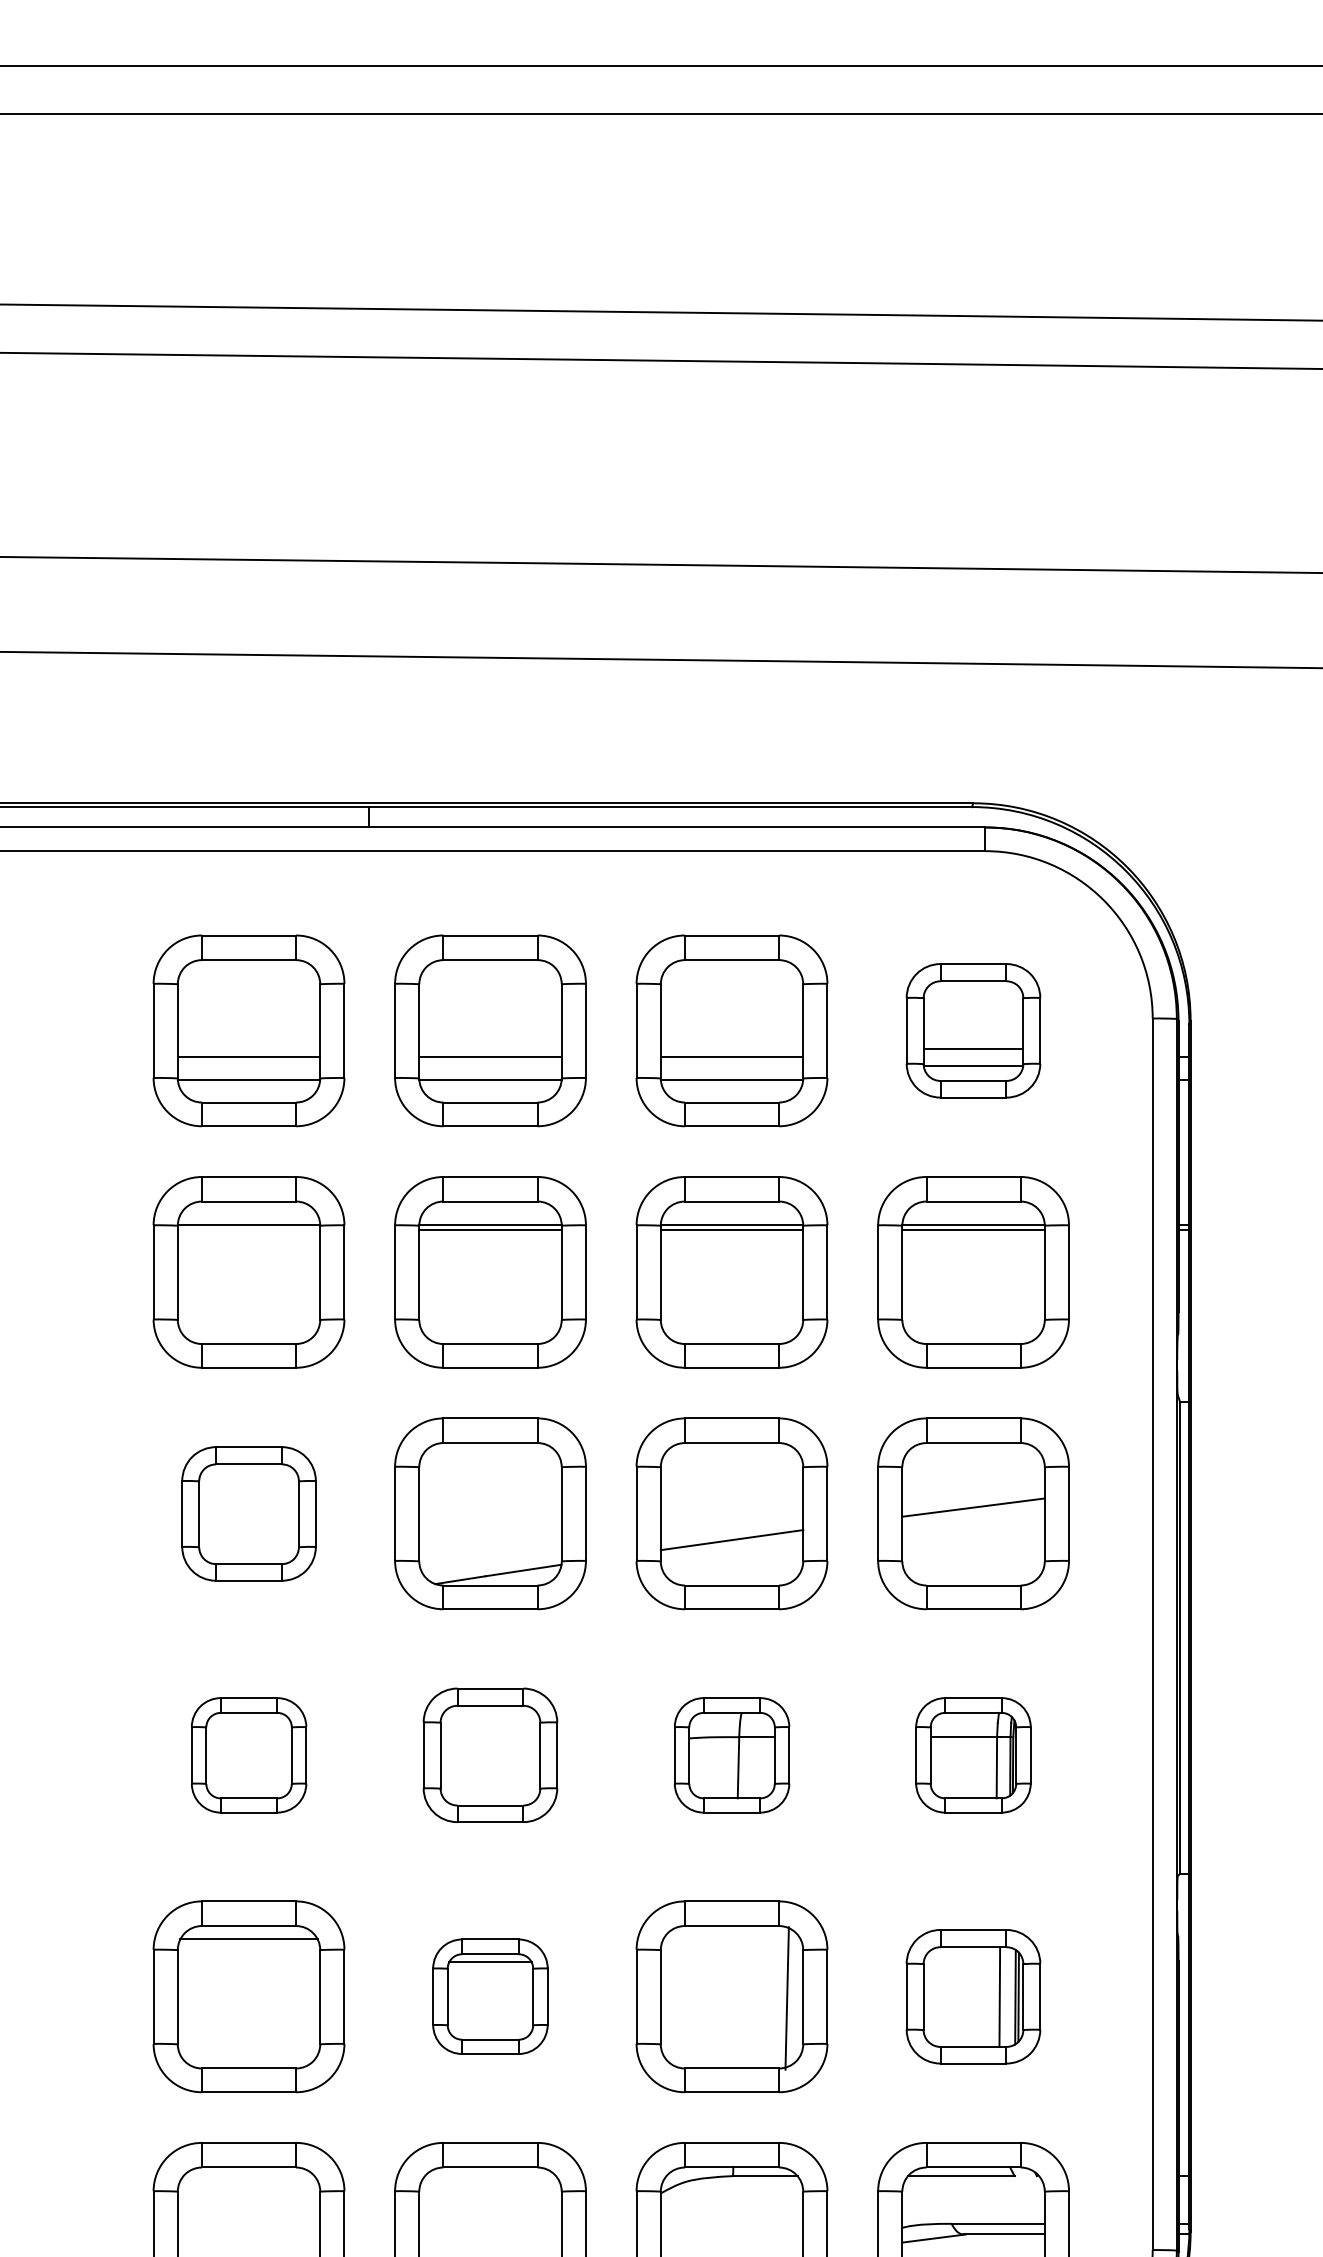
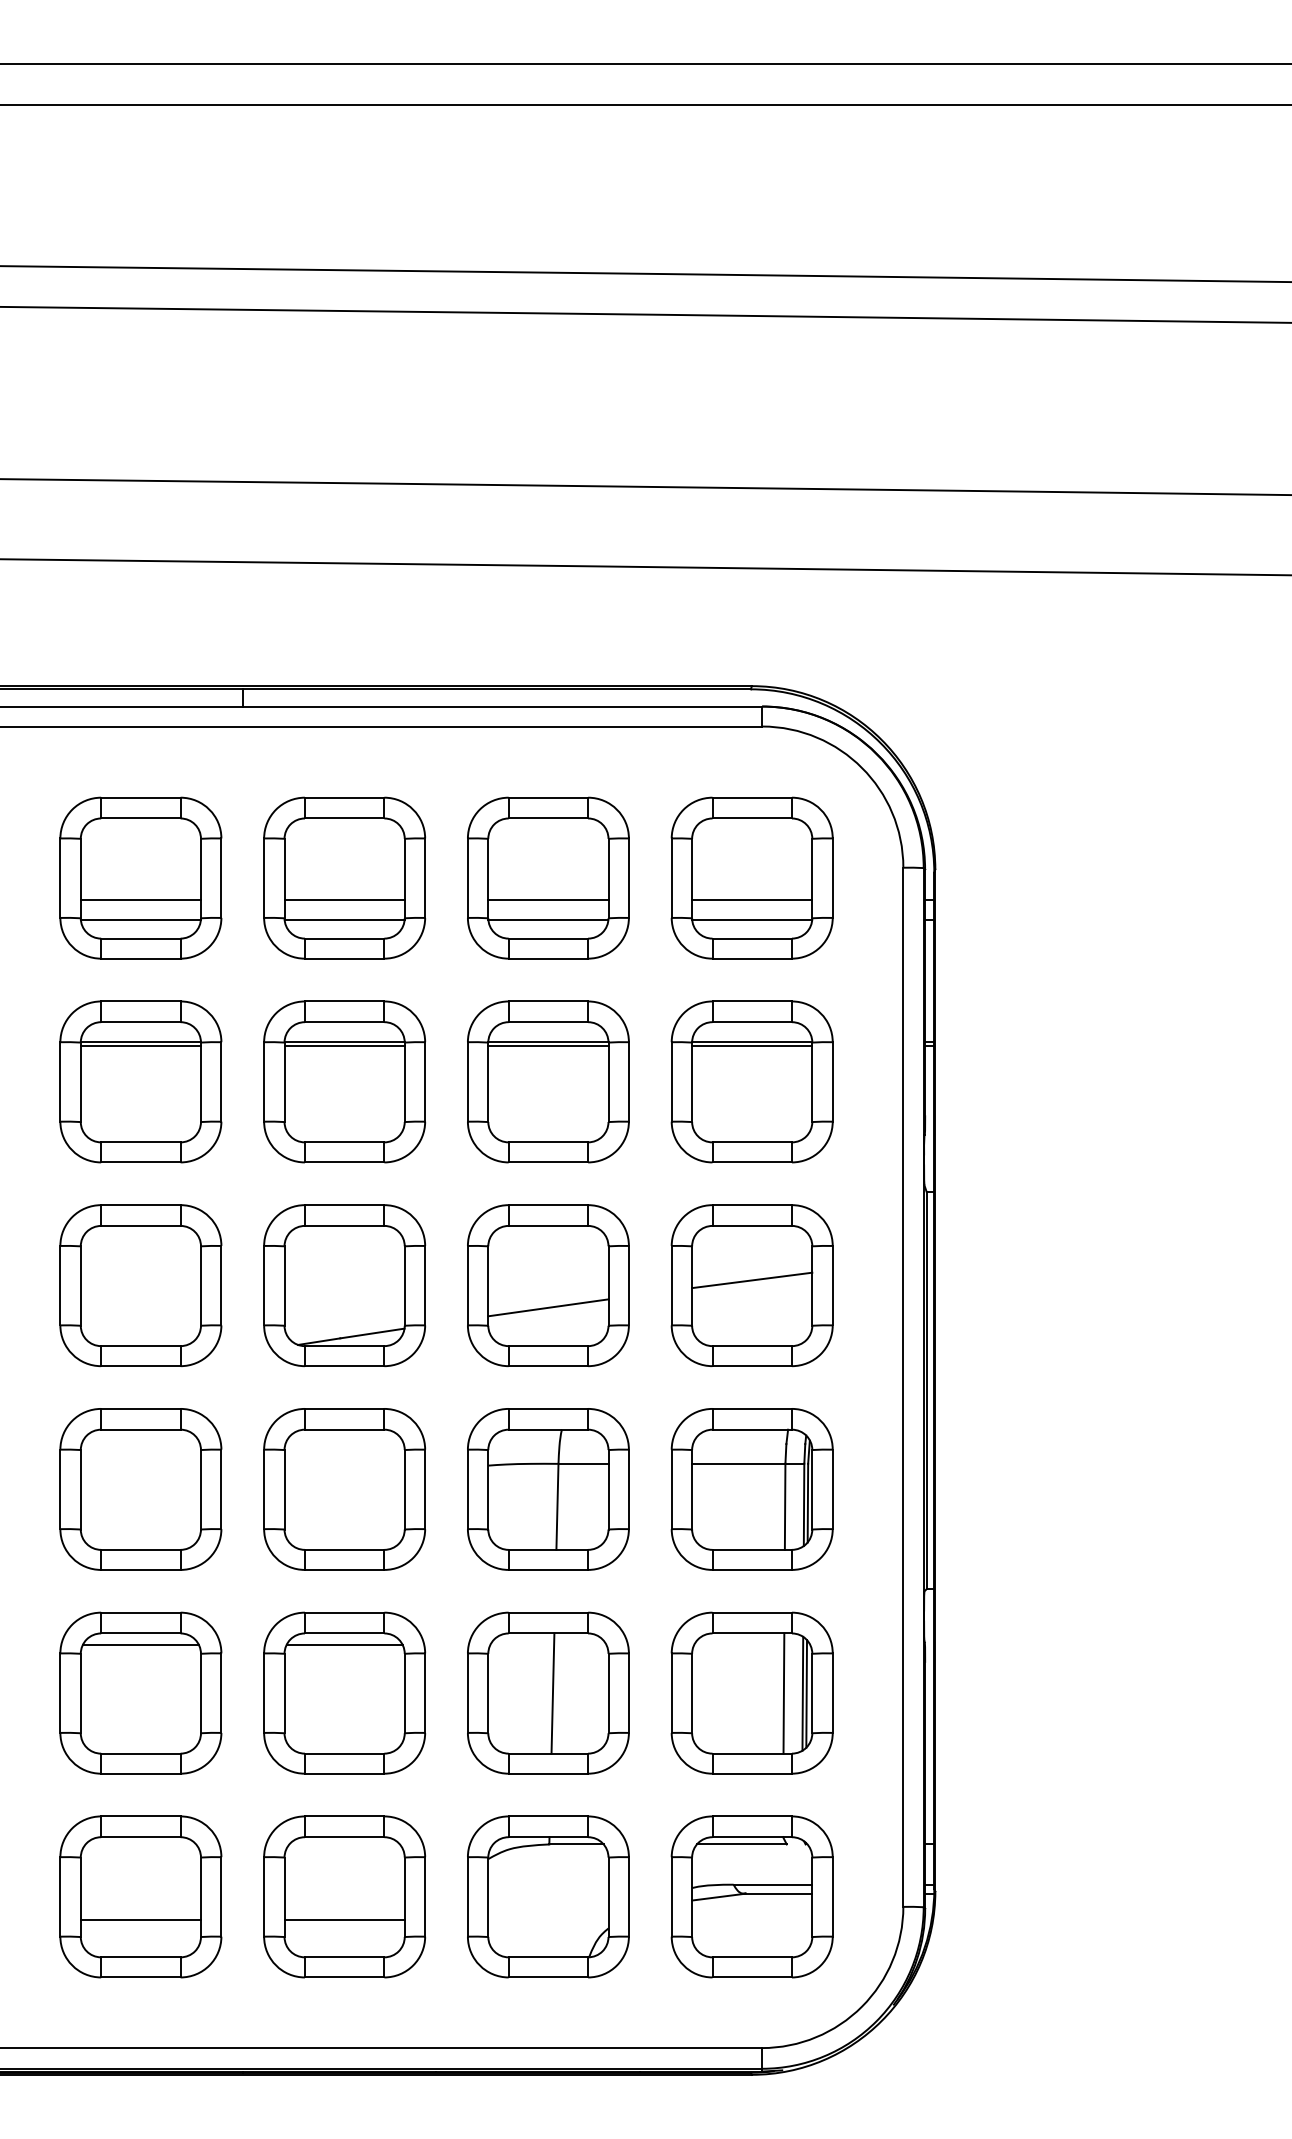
part: (972, 1030) -> (751, 877), size x1.43
line: (248, 1230) -> (140, 1046), added
part: (248, 1513) -> (140, 1285), size x1.43
part: (248, 1755) -> (140, 1489), size x1.67
part: (490, 1755) -> (344, 1489), size x1.43
part: (732, 1755) -> (548, 1489), size x1.67
part: (972, 1755) -> (751, 1489), size x1.67
part: (490, 1996) -> (344, 1692), size x1.67
part: (972, 1996) -> (751, 1692), size x1.43
line: (786, 1998) -> (552, 1693), moved

